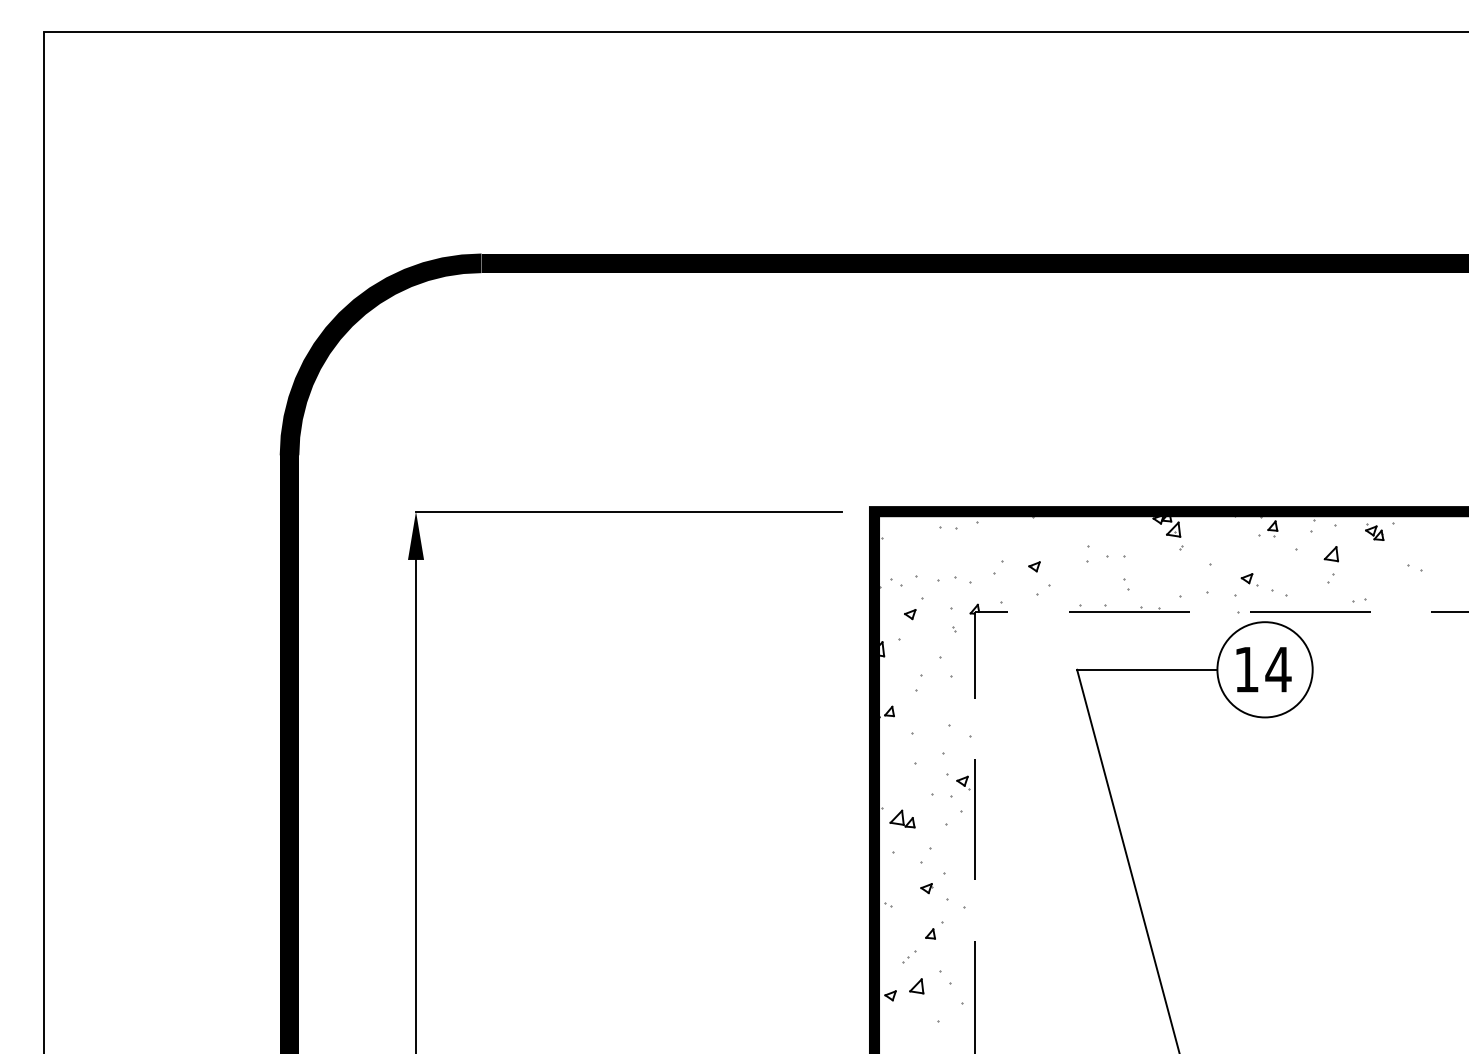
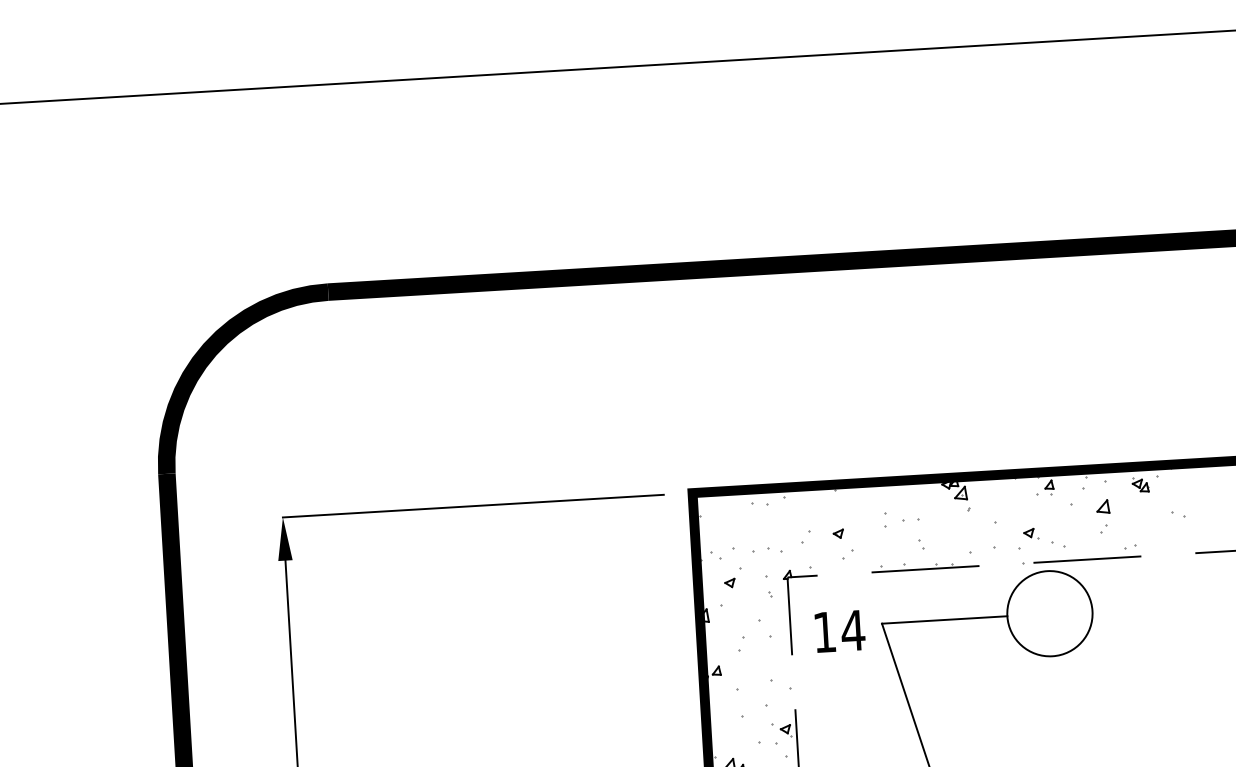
text: (1263, 669) -> (839, 631), moved

